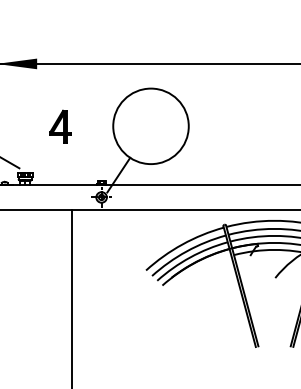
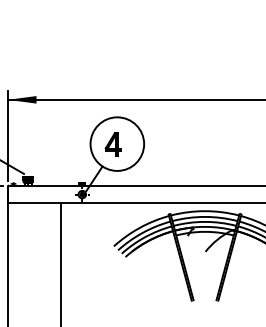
part: (59, 126) -> (112, 144), moved

